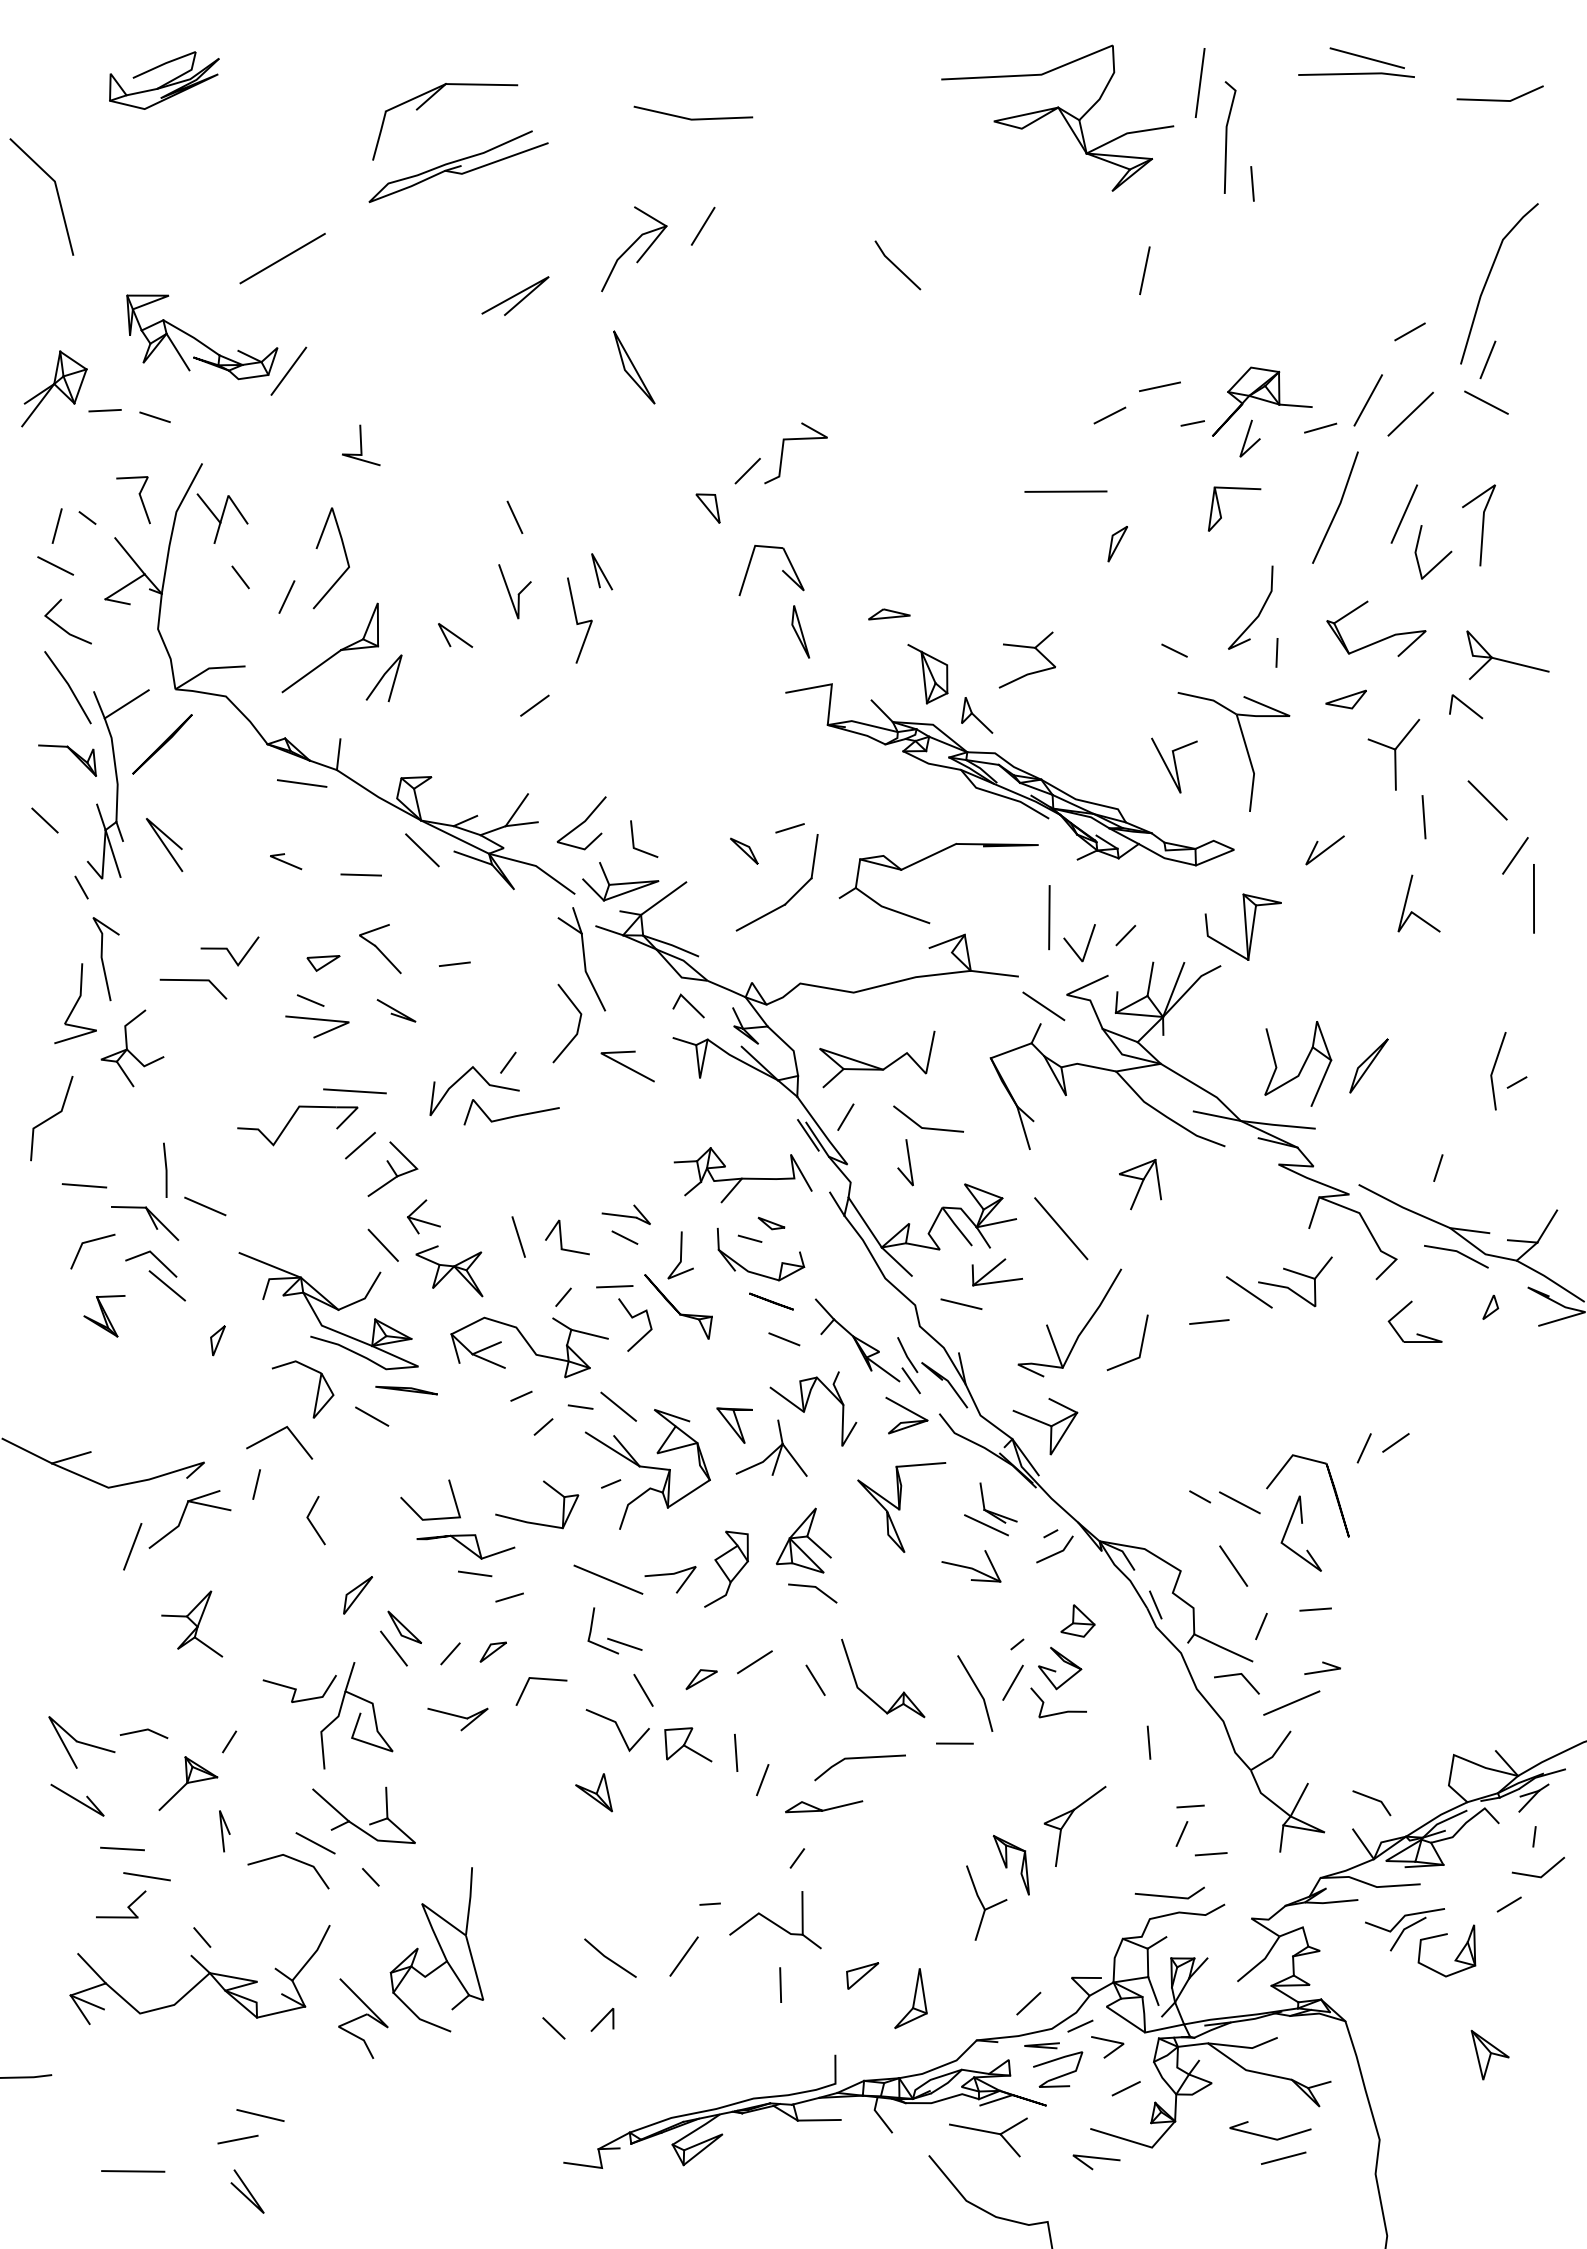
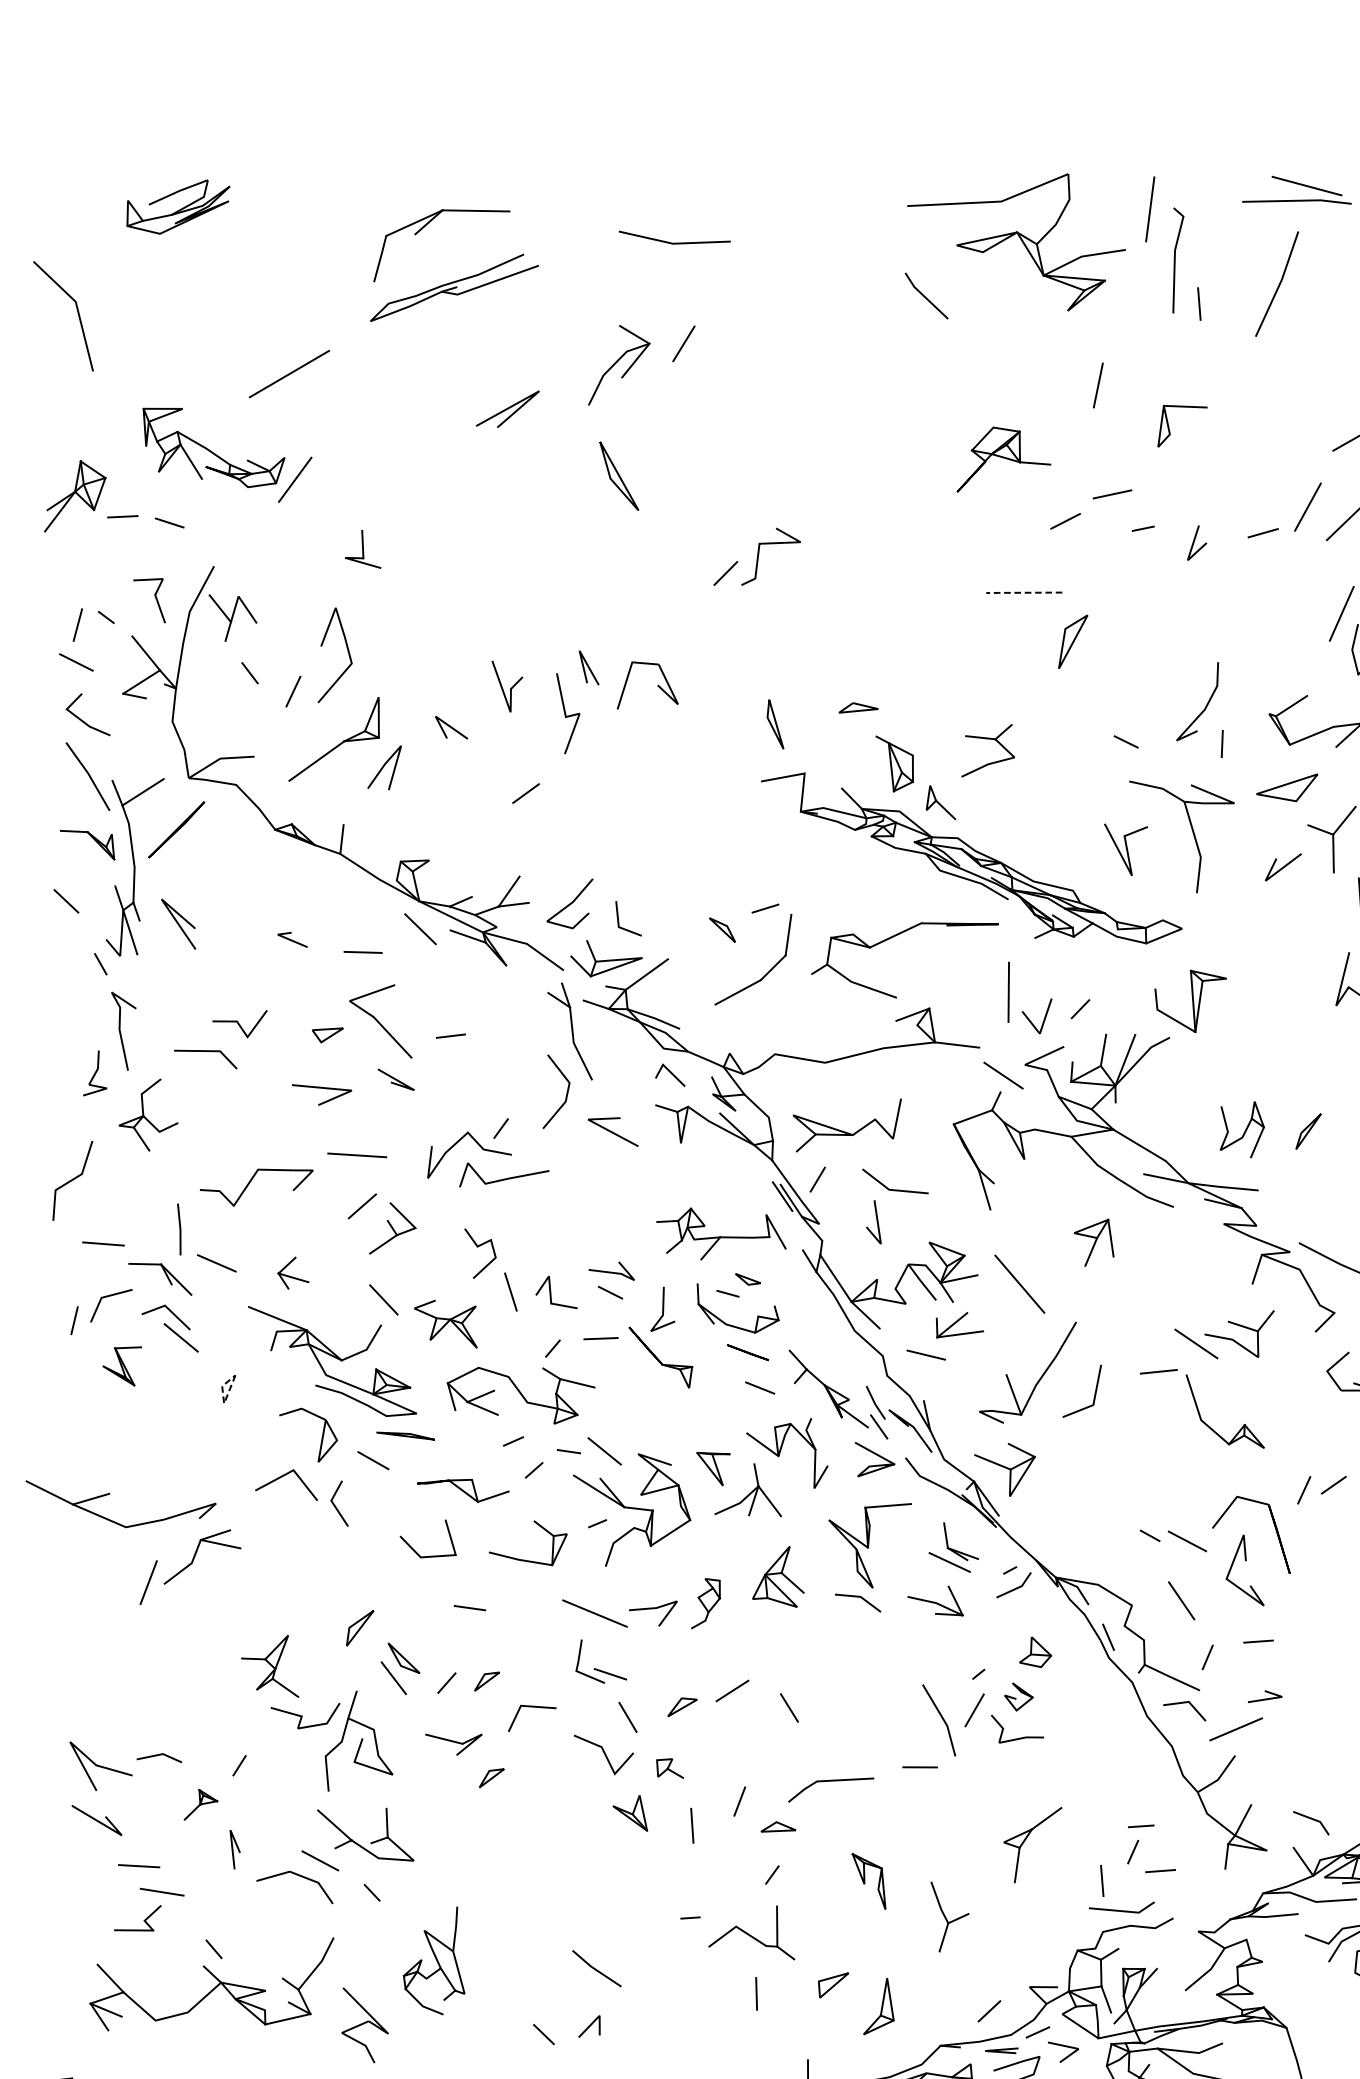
line: (896, 265) -> (925, 296), moved
part: (1262, 401) -> (1004, 459), moved
line: (1065, 491) -> (1023, 592), solid -> dashed
line: (1337, 507) -> (1279, 283), moved
part: (707, 508) -> (687, 608), removed
part: (1221, 513) -> (1170, 430), moved
line: (514, 517) -> (506, 617), removed
part: (1117, 544) -> (1072, 642), size x1.6
part: (782, 570) -> (657, 685), moved
part: (1345, 699) -> (1286, 787), size x1.6
line: (302, 783) -> (308, 866), removed
line: (1324, 850) -> (1282, 867), moved
part: (380, 949) -> (381, 1022), size x1.6
line: (310, 1000) -> (315, 1070), removed
part: (75, 1003) -> (95, 1072), size x0.6
part: (1298, 1063) -> (1242, 1129), size x0.7
part: (1368, 1065) -> (1308, 1131), size x0.7
part: (291, 1120) -> (250, 1182), moved
part: (423, 1216) -> (293, 1272), moved
line: (632, 1318) -> (477, 1247), moved
line: (212, 1352) -> (223, 1400), solid -> dashed
line: (256, 1484) -> (74, 1320), moved
line: (311, 1521) -> (335, 1504), moved
part: (465, 1546) -> (462, 1490), moved
part: (726, 1568) -> (705, 1603), size x0.7
line: (815, 1588) -> (860, 1598), moved
line: (509, 1597) -> (502, 1630), removed
part: (192, 1623) -> (270, 1665), moved
part: (1060, 1668) -> (1019, 1696), size x0.7
part: (867, 1694) -> (1210, 1426), moved
line: (1148, 1742) -> (1101, 1880), moved
part: (688, 1744) -> (670, 1768), size x0.6
line: (736, 1752) -> (692, 1825), moved
part: (497, 1754) -> (490, 1777), added
part: (188, 1783) -> (201, 1804), size x0.6
part: (593, 1792) -> (629, 1813), moved
line: (842, 1805) -> (814, 1825), removed
part: (1010, 1865) -> (868, 1881), moved
part: (436, 1949) -> (433, 1960), size x0.7
line: (683, 1956) -> (665, 1967), removed

